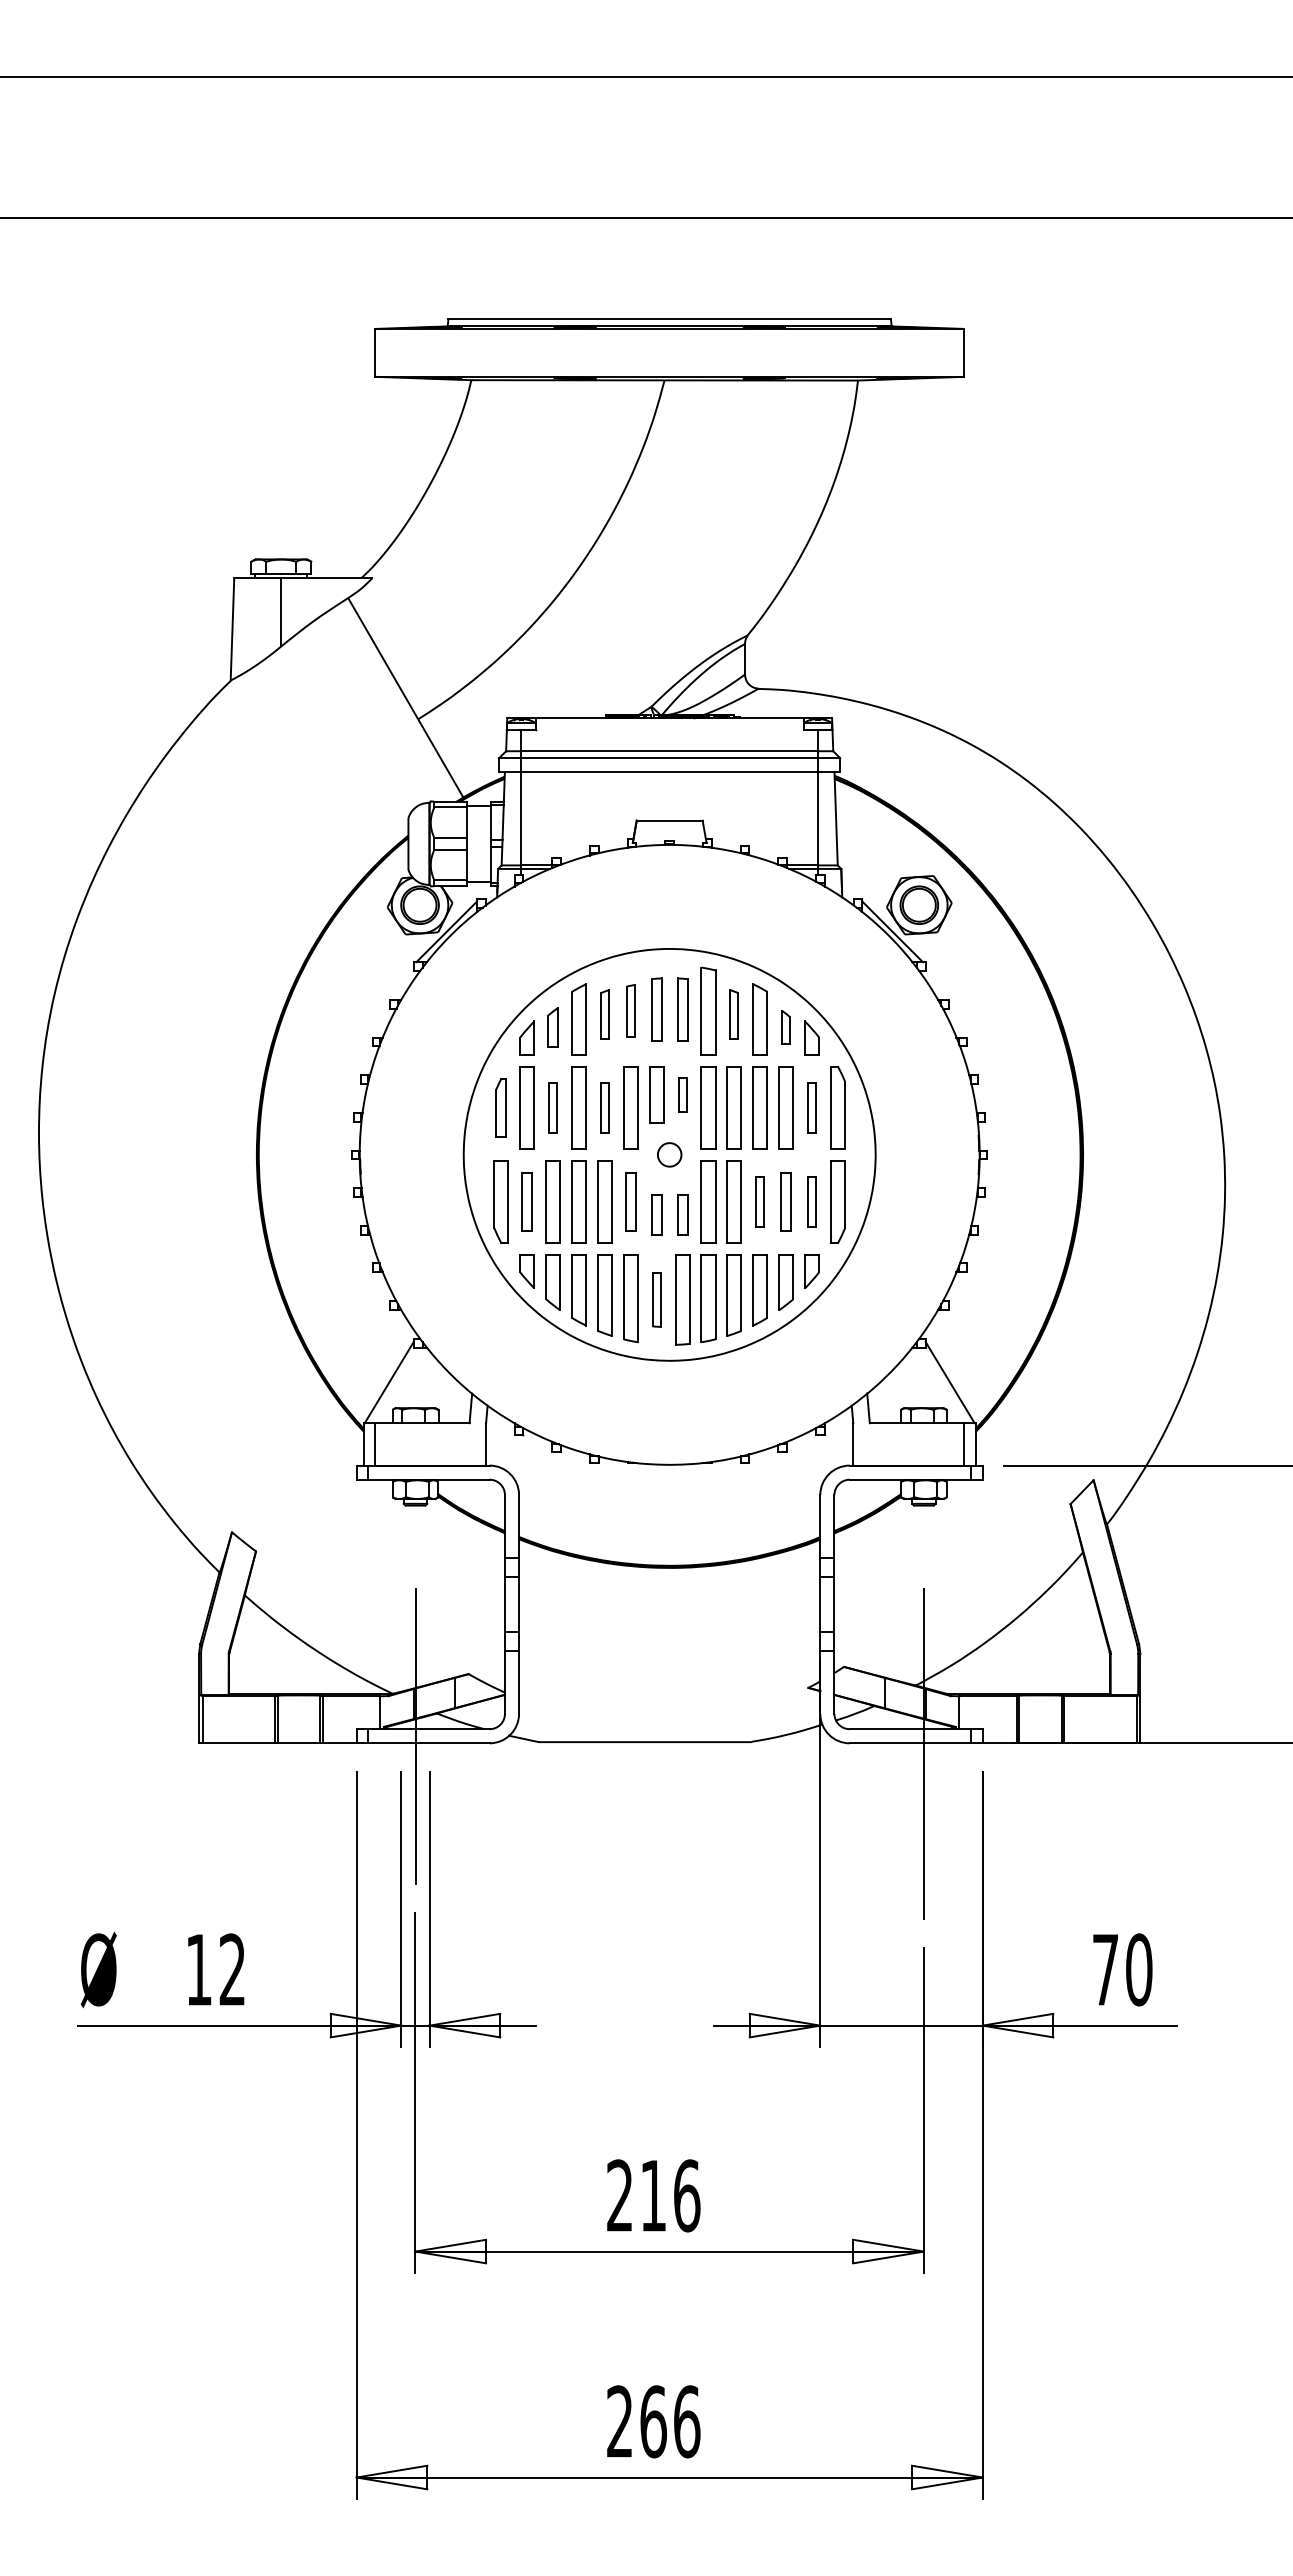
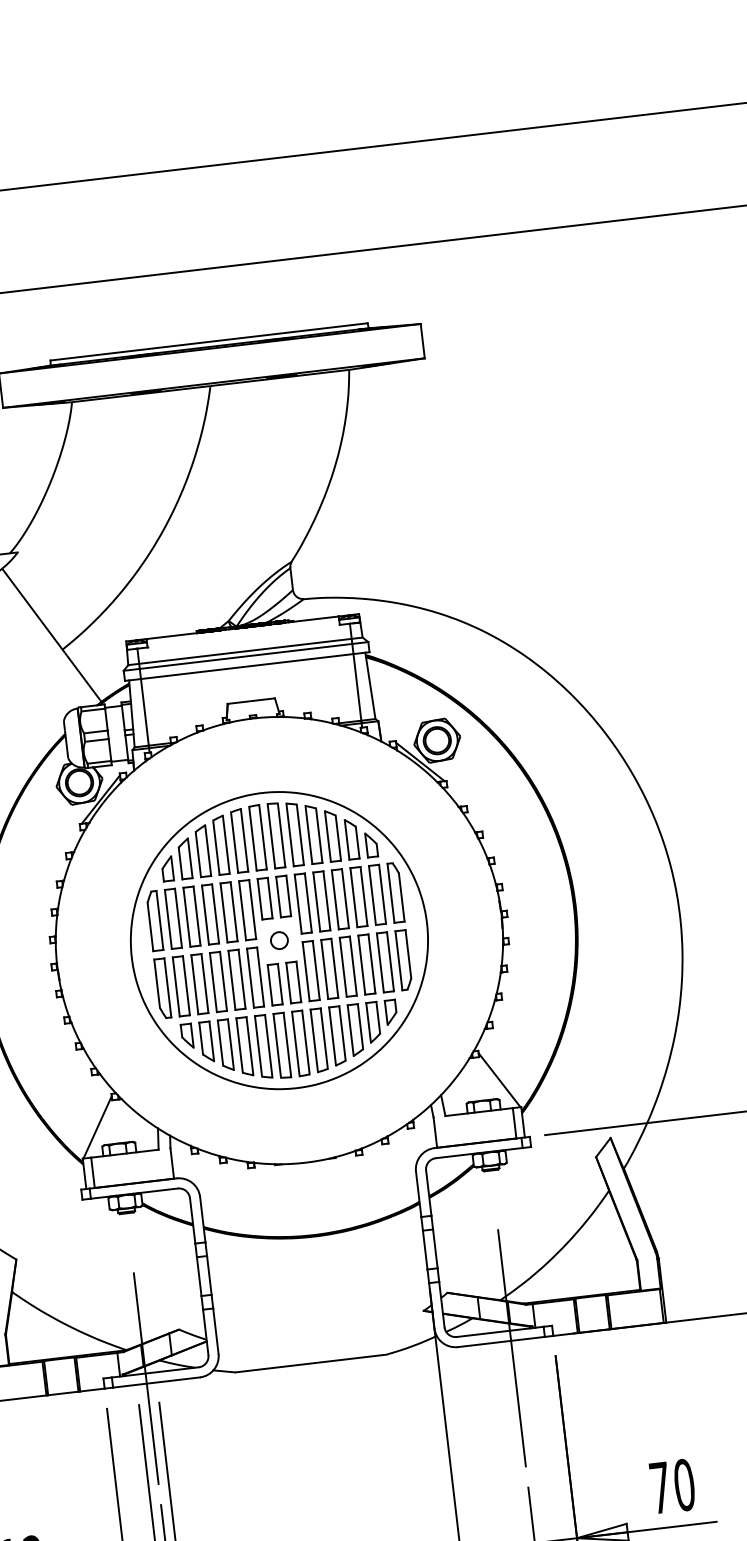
part: (656, 1009) -> (257, 837), size x1.43
part: (682, 1009) -> (276, 835), size x1.43
part: (630, 1010) -> (239, 840), size x1.67
part: (604, 1014) -> (220, 845), size x1.67
part: (733, 1014) -> (313, 834), size x1.67
part: (552, 1027) -> (184, 859), size x1.43
part: (785, 1027) -> (351, 839), size x1.67
part: (682, 1094) -> (283, 896), size x1.67
part: (500, 1107) -> (154, 920), size x1.43
part: (552, 1107) -> (191, 916), size x1.67
part: (604, 1107) -> (228, 912), size x1.67
part: (811, 1107) -> (377, 894), size x1.67
part: (526, 1201) -> (180, 986), size x1.43
part: (630, 1201) -> (255, 977), size x1.43
part: (759, 1201) -> (347, 966), size x1.67
part: (785, 1201) -> (366, 964), size x1.43
part: (811, 1201) -> (384, 962), size x1.67
part: (656, 1214) -> (275, 984), size x1.43
part: (682, 1214) -> (293, 982), size x1.43
part: (656, 1299) -> (282, 1045), size x1.67

